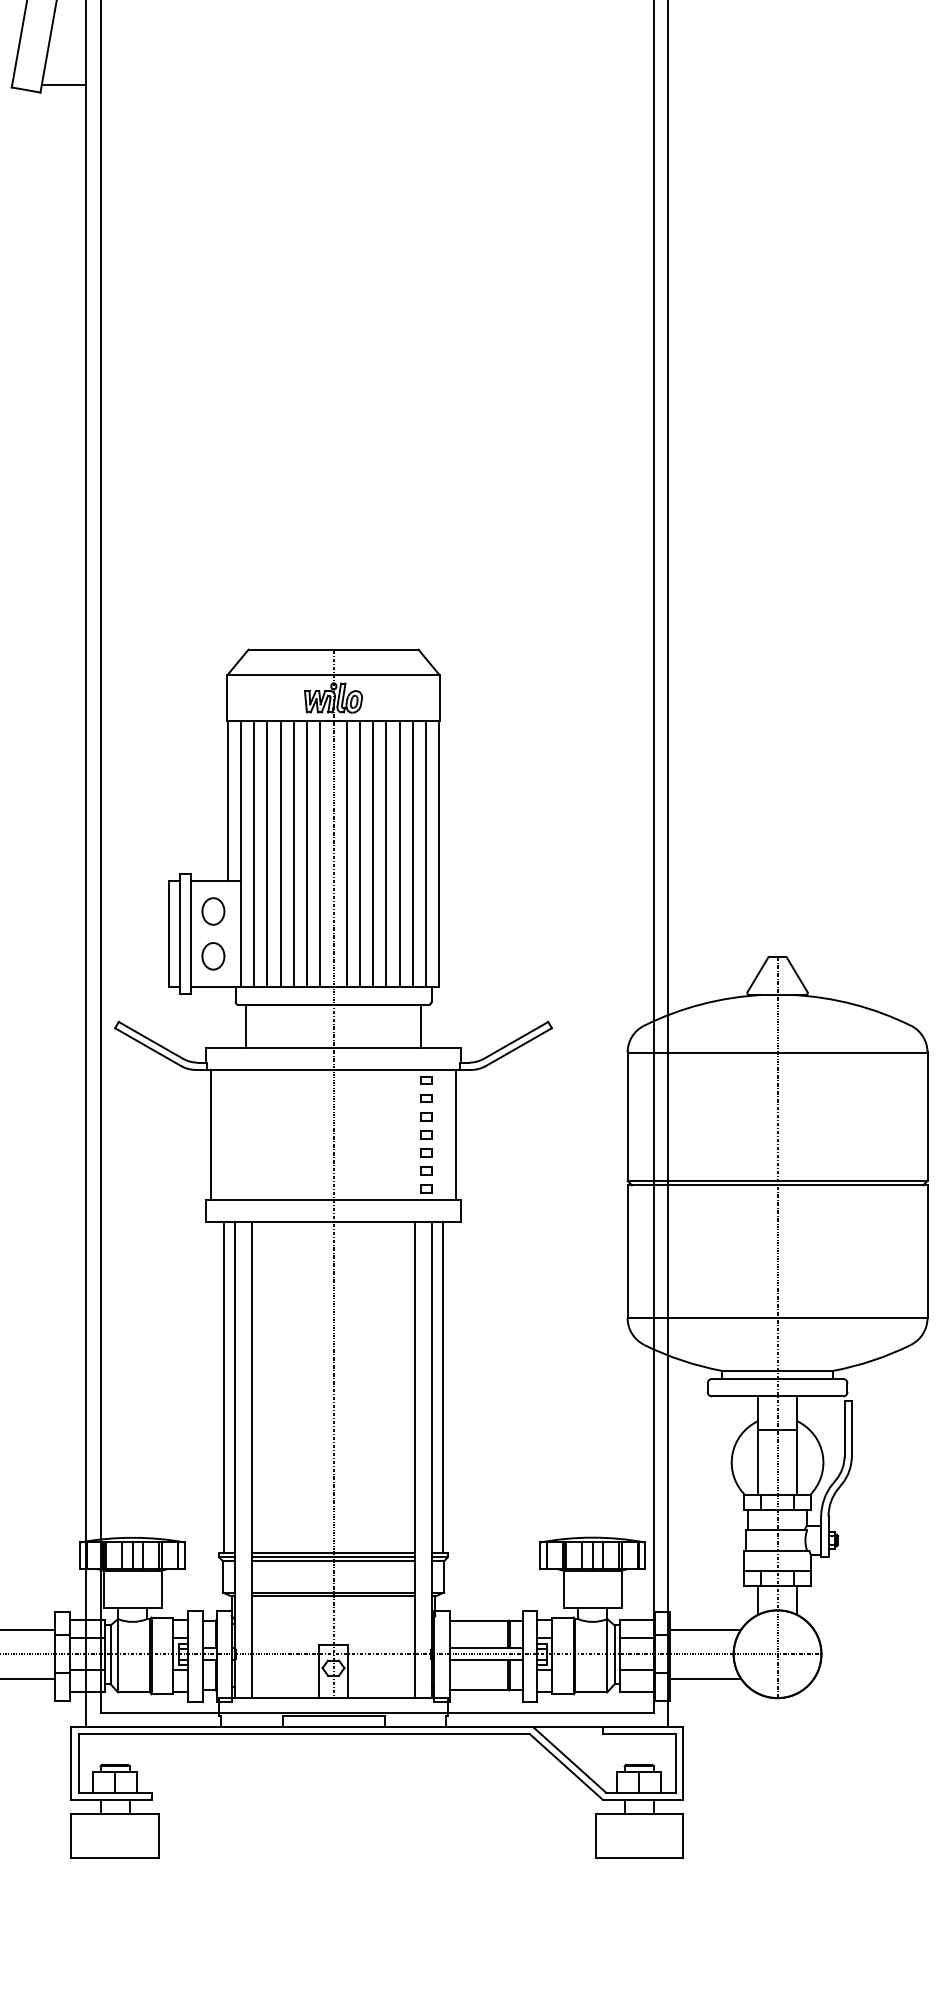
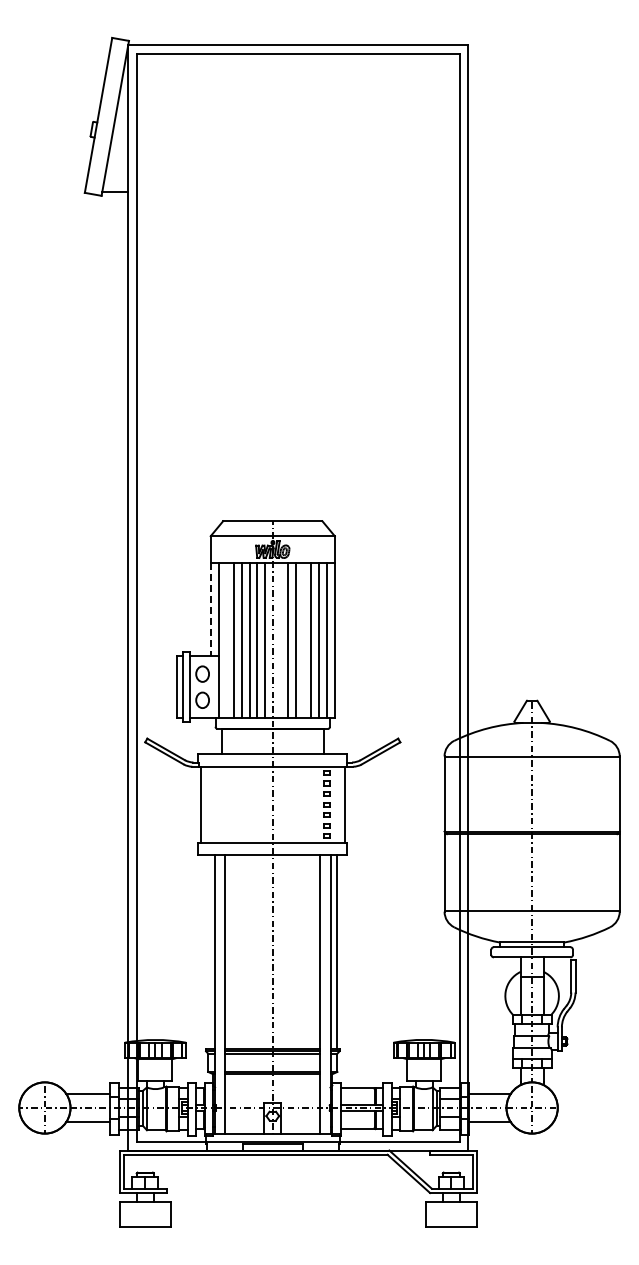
line: (228, 800) -> (211, 609), solid -> dashed
line: (254, 853) -> (226, 640), removed
line: (346, 853) -> (280, 640), removed
line: (386, 853) -> (303, 640), removed
line: (225, 1388) -> (209, 952), removed

